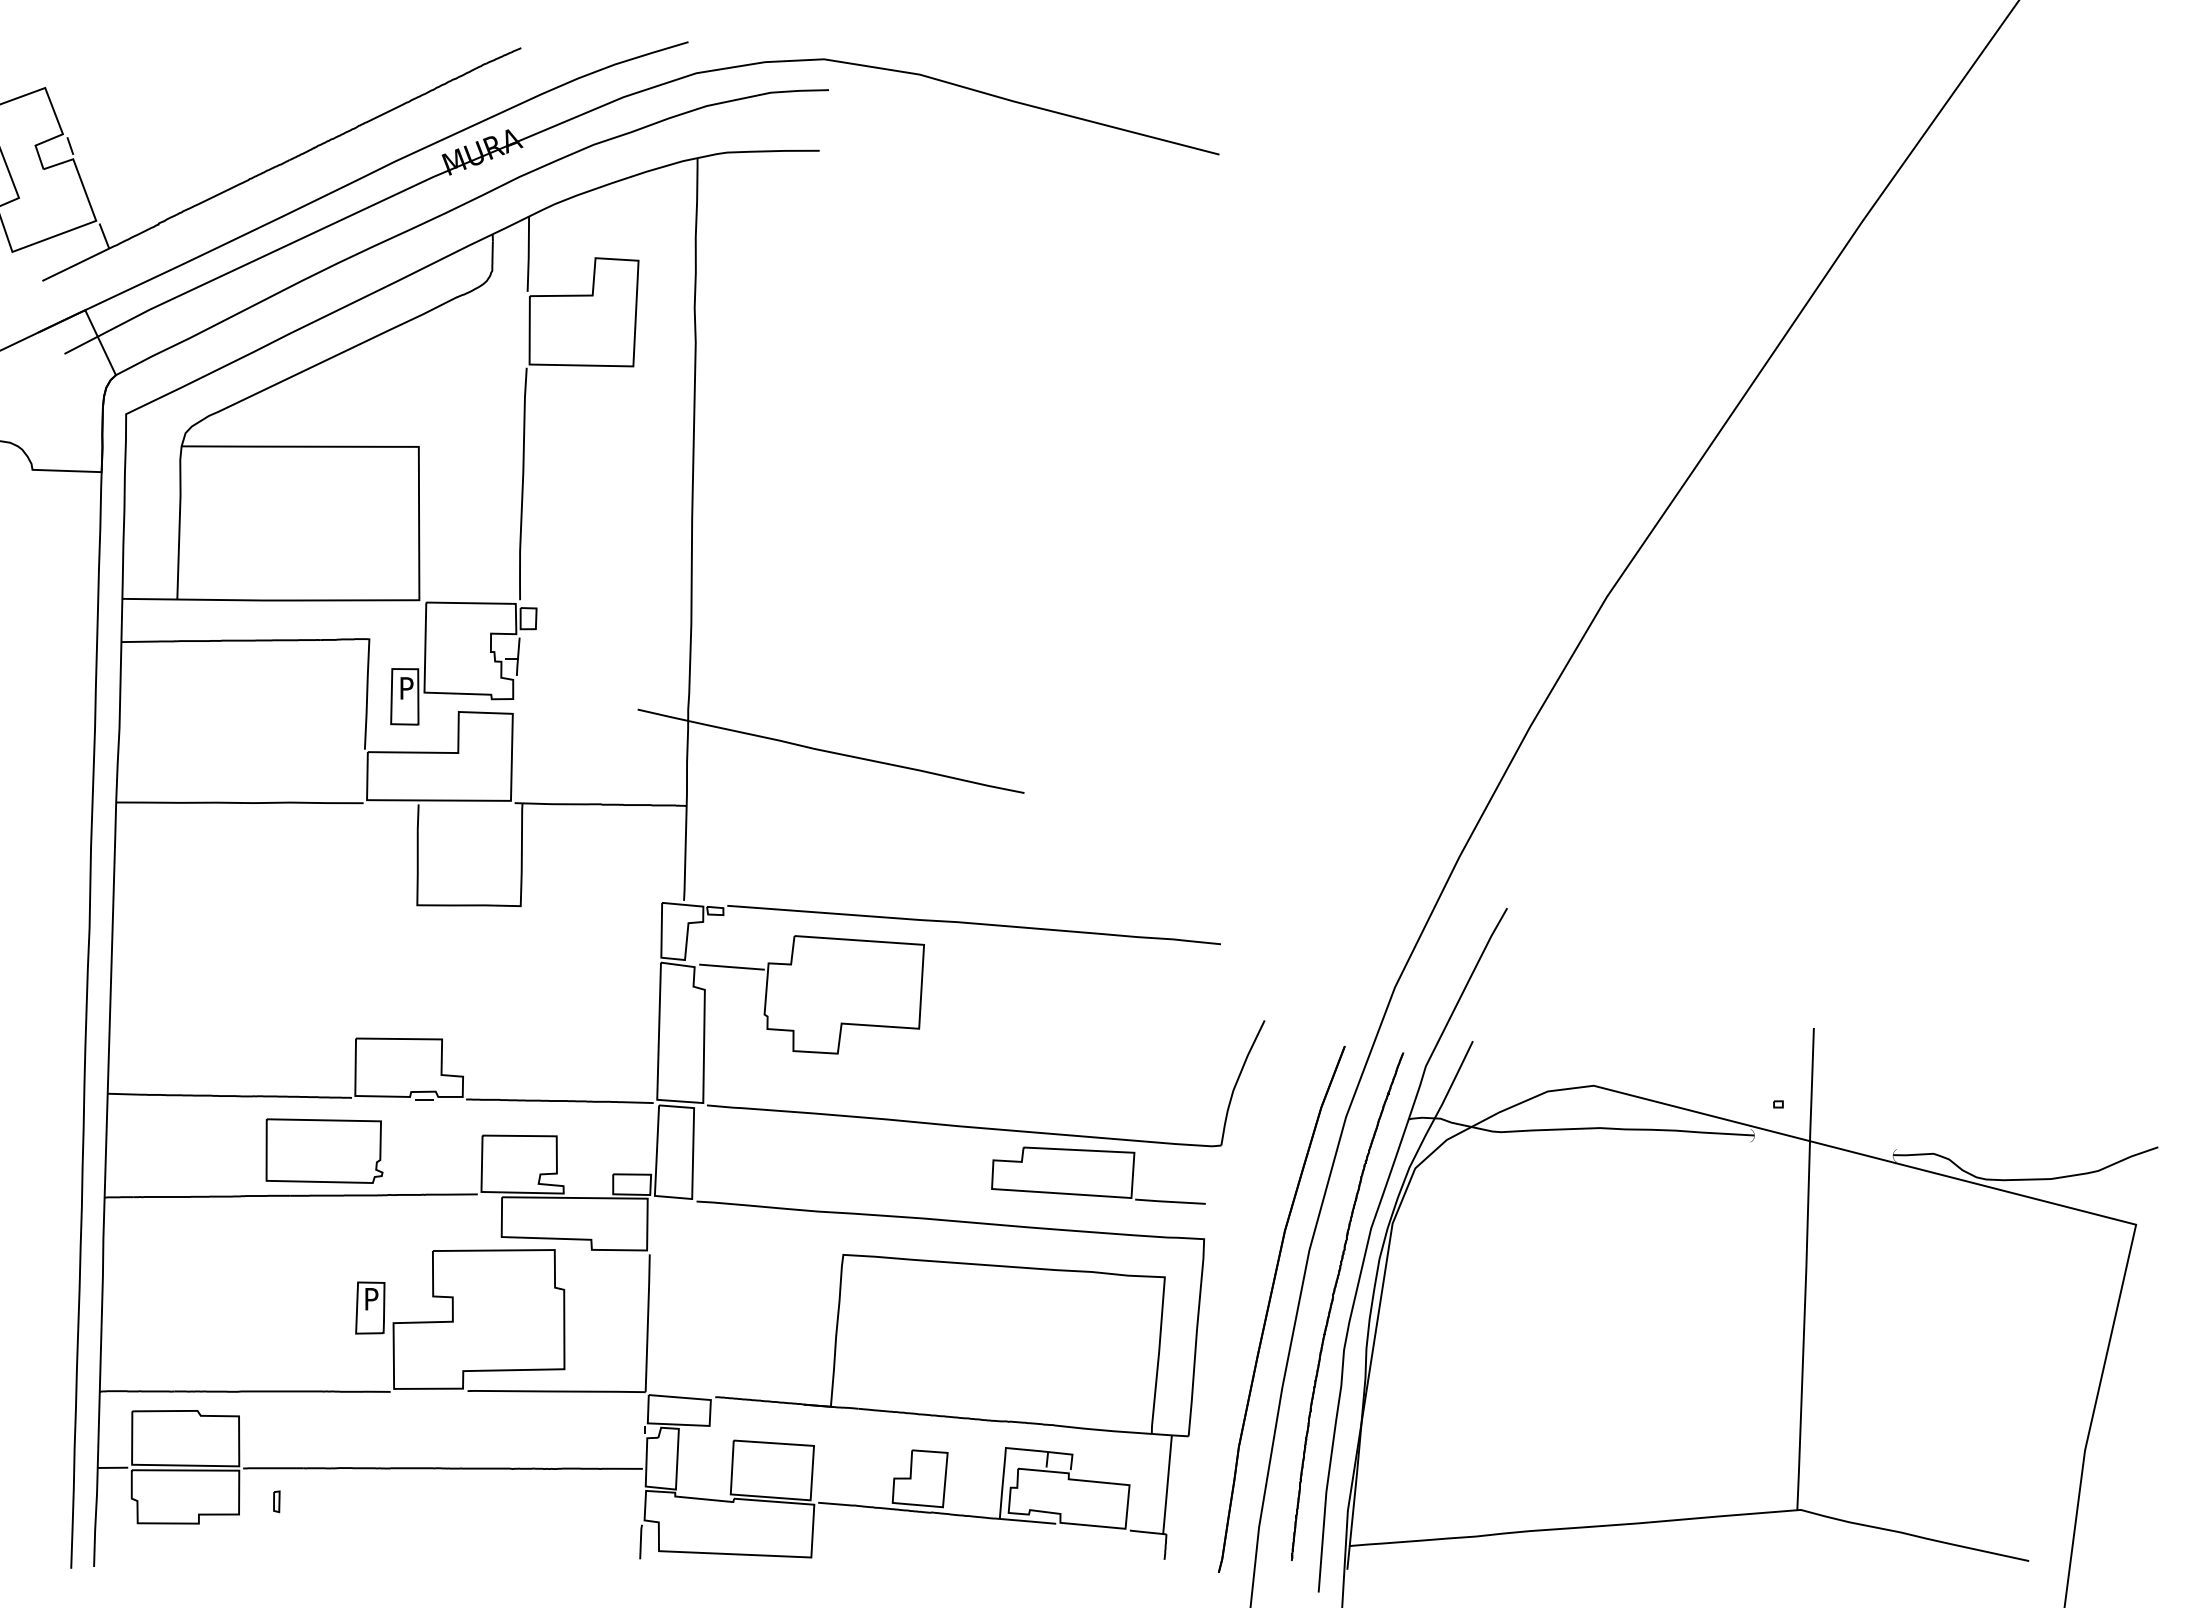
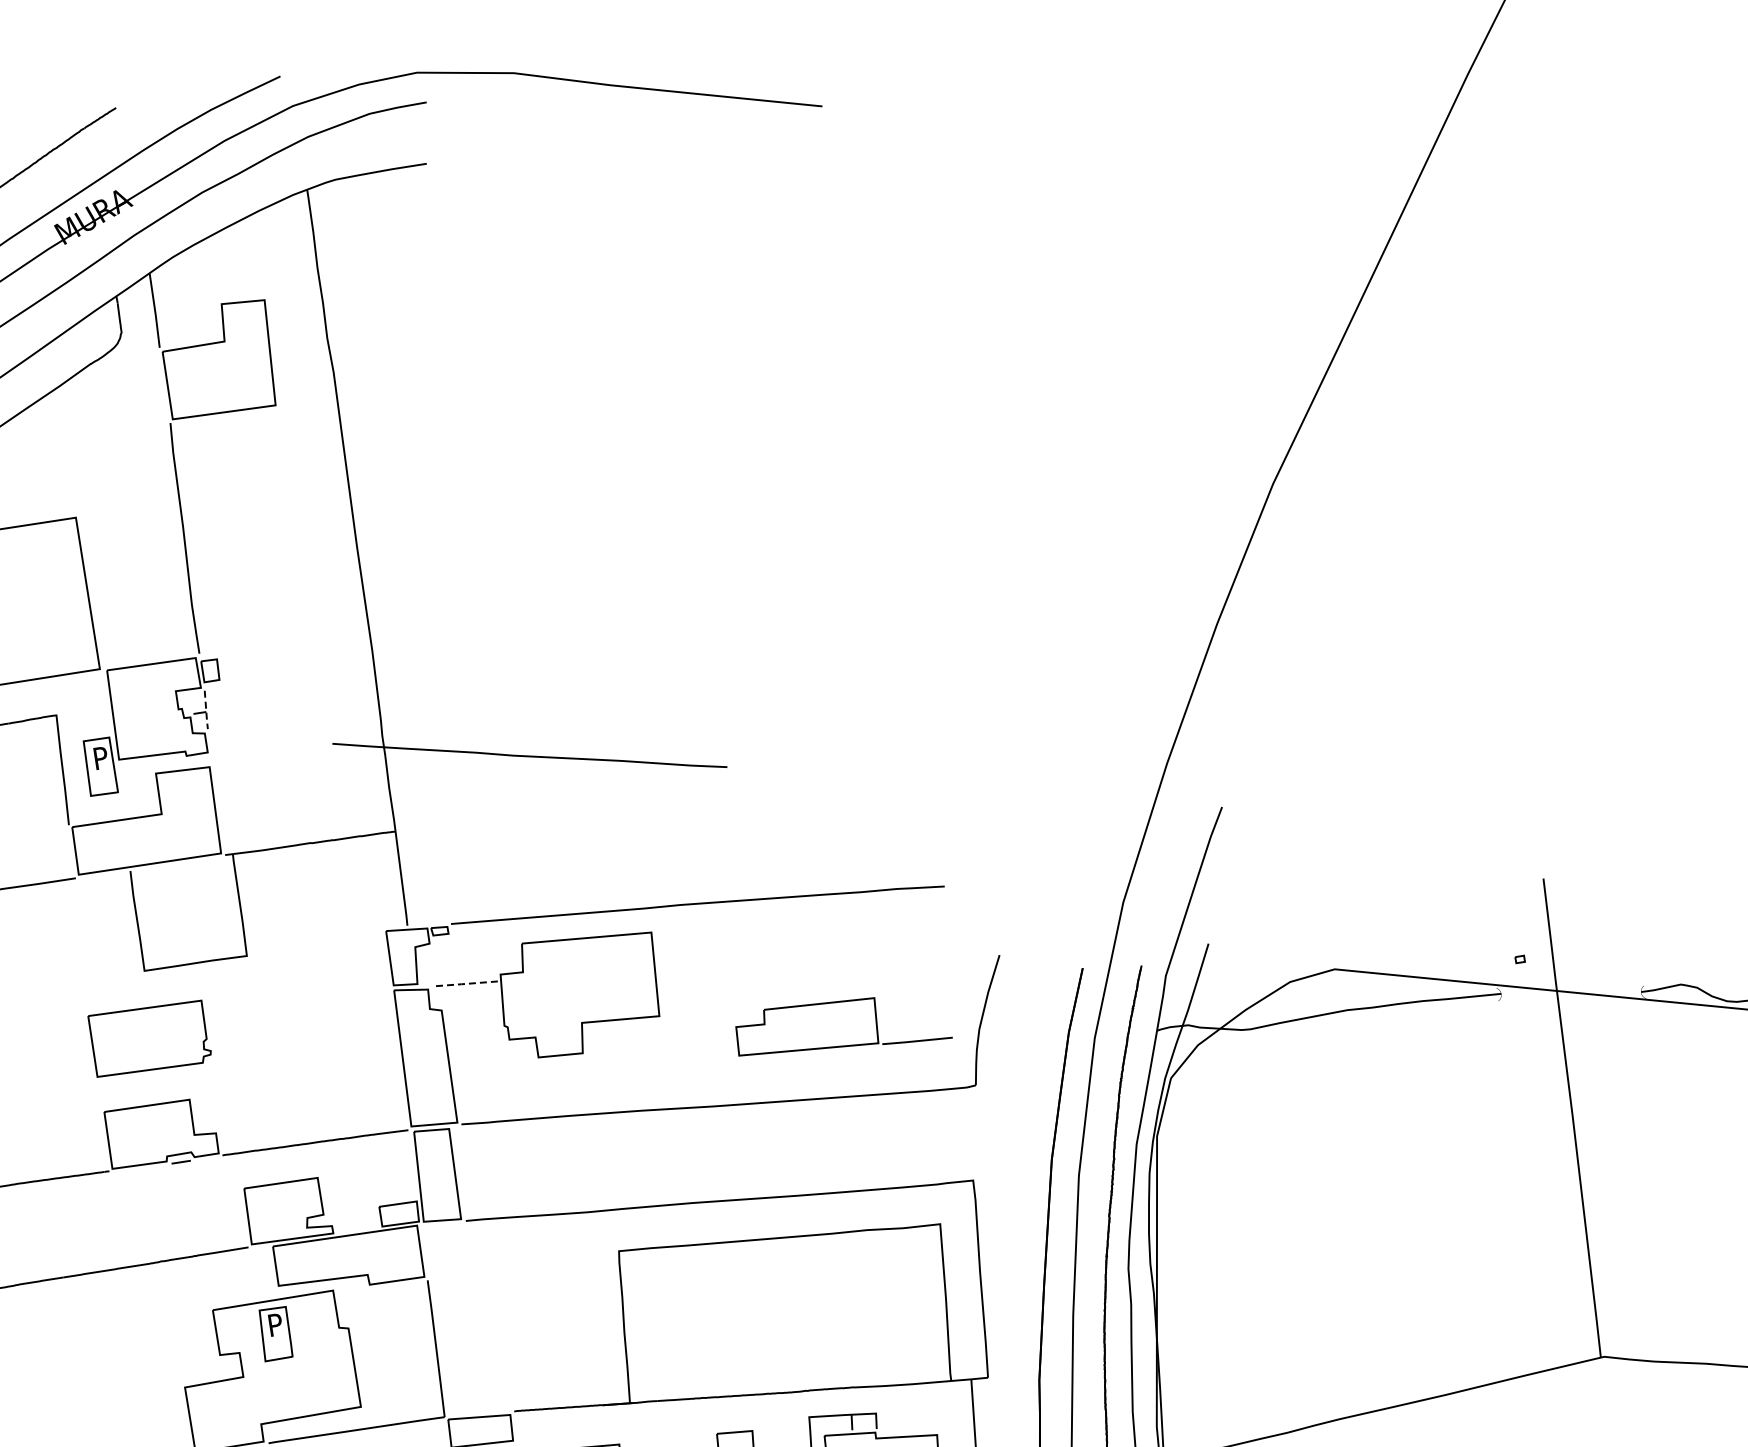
line: (518, 657) -> (206, 710), solid -> dashed
line: (731, 967) -> (464, 984), solid -> dashed
part: (324, 1150) -> (150, 1038), moved
part: (1098, 1175) -> (842, 1026), moved
part: (370, 1307) -> (275, 1333), moved

